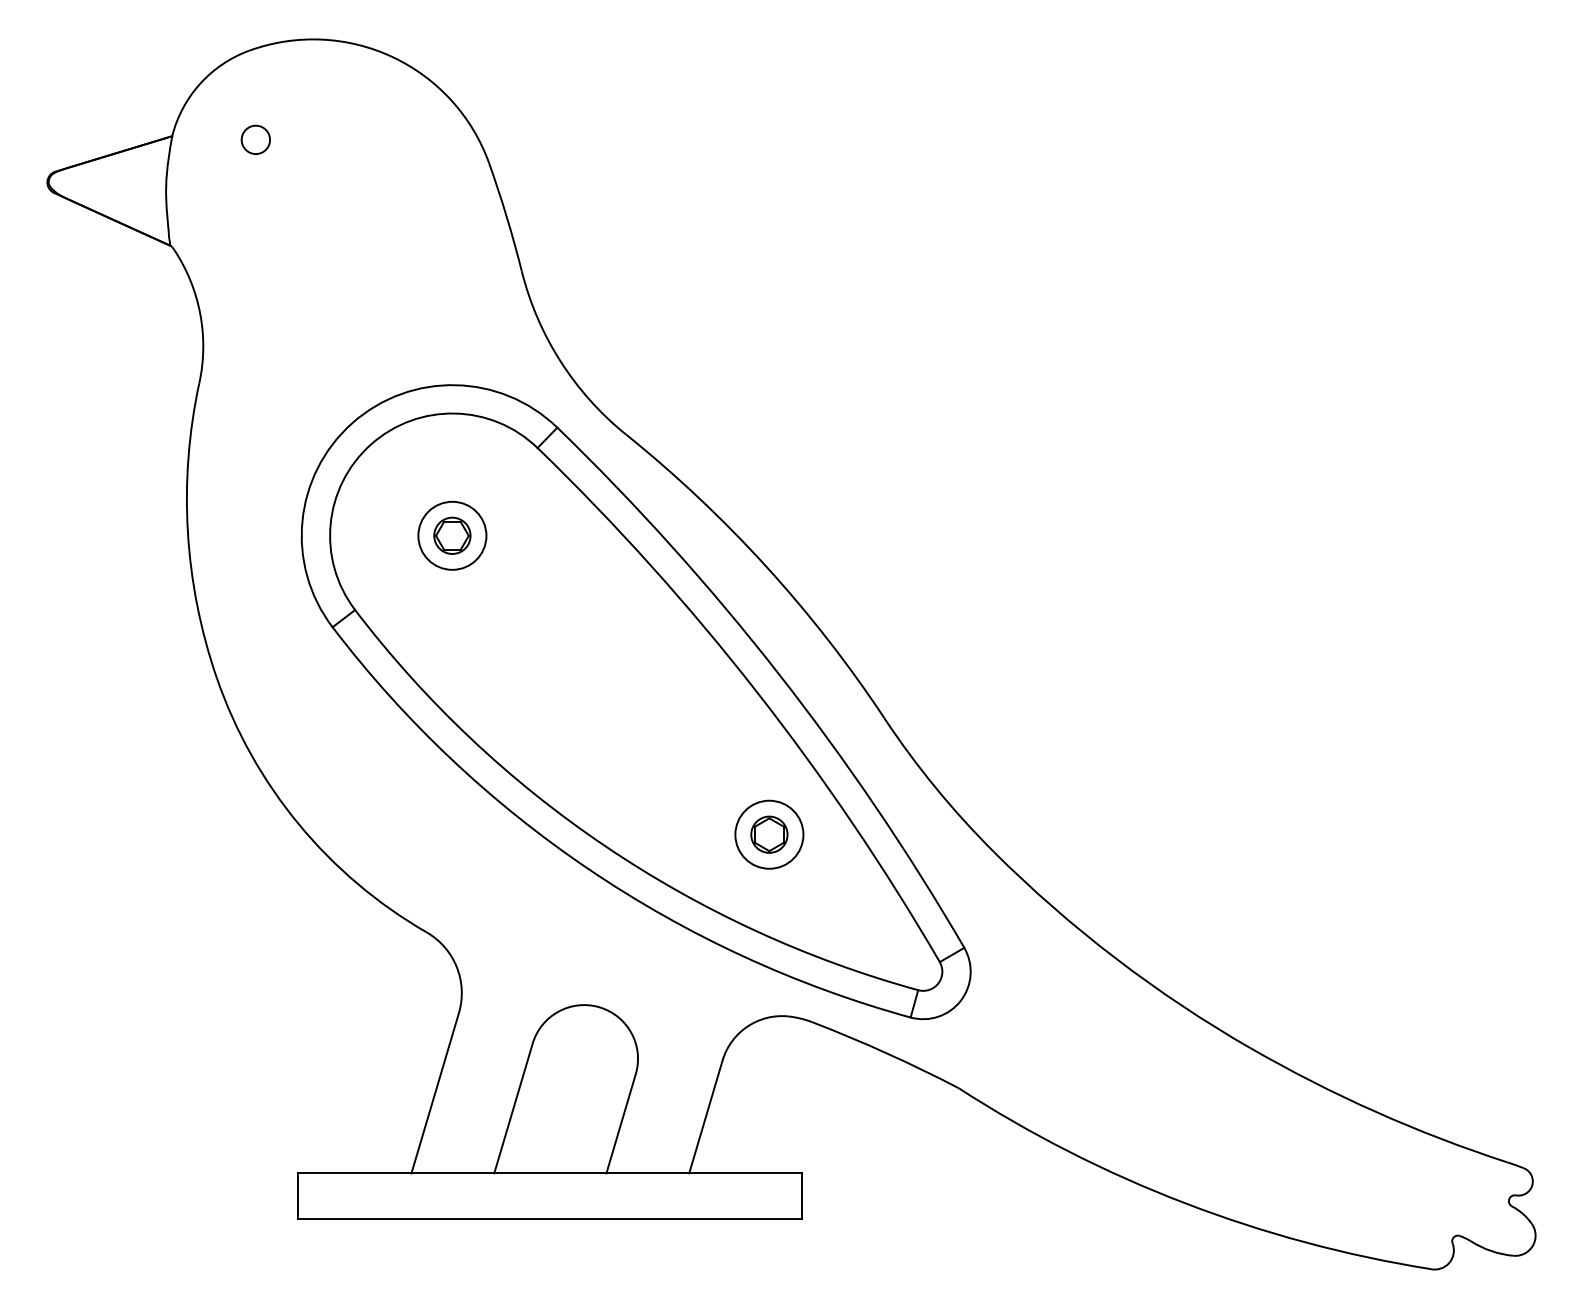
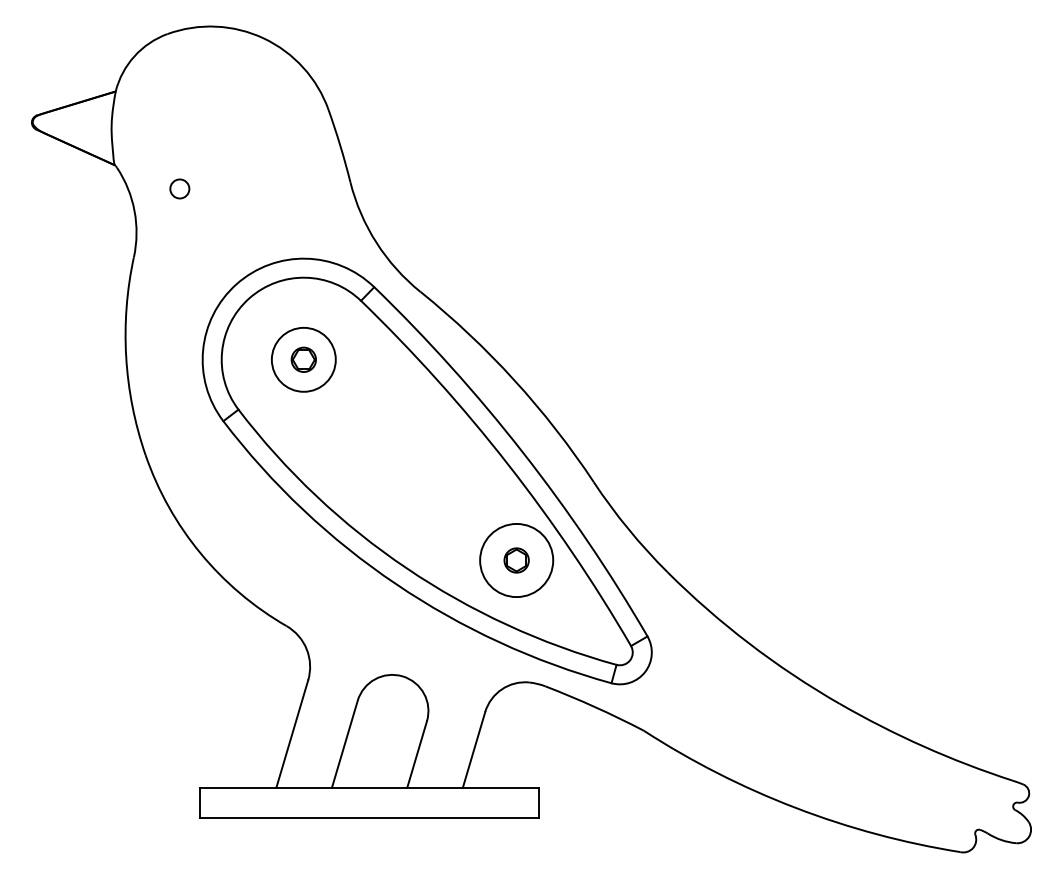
circle: (255, 139) -> (179, 188), moved
circle: (451, 535) -> (303, 359), size x1.4
circle: (769, 834) -> (516, 560), size x1.6

